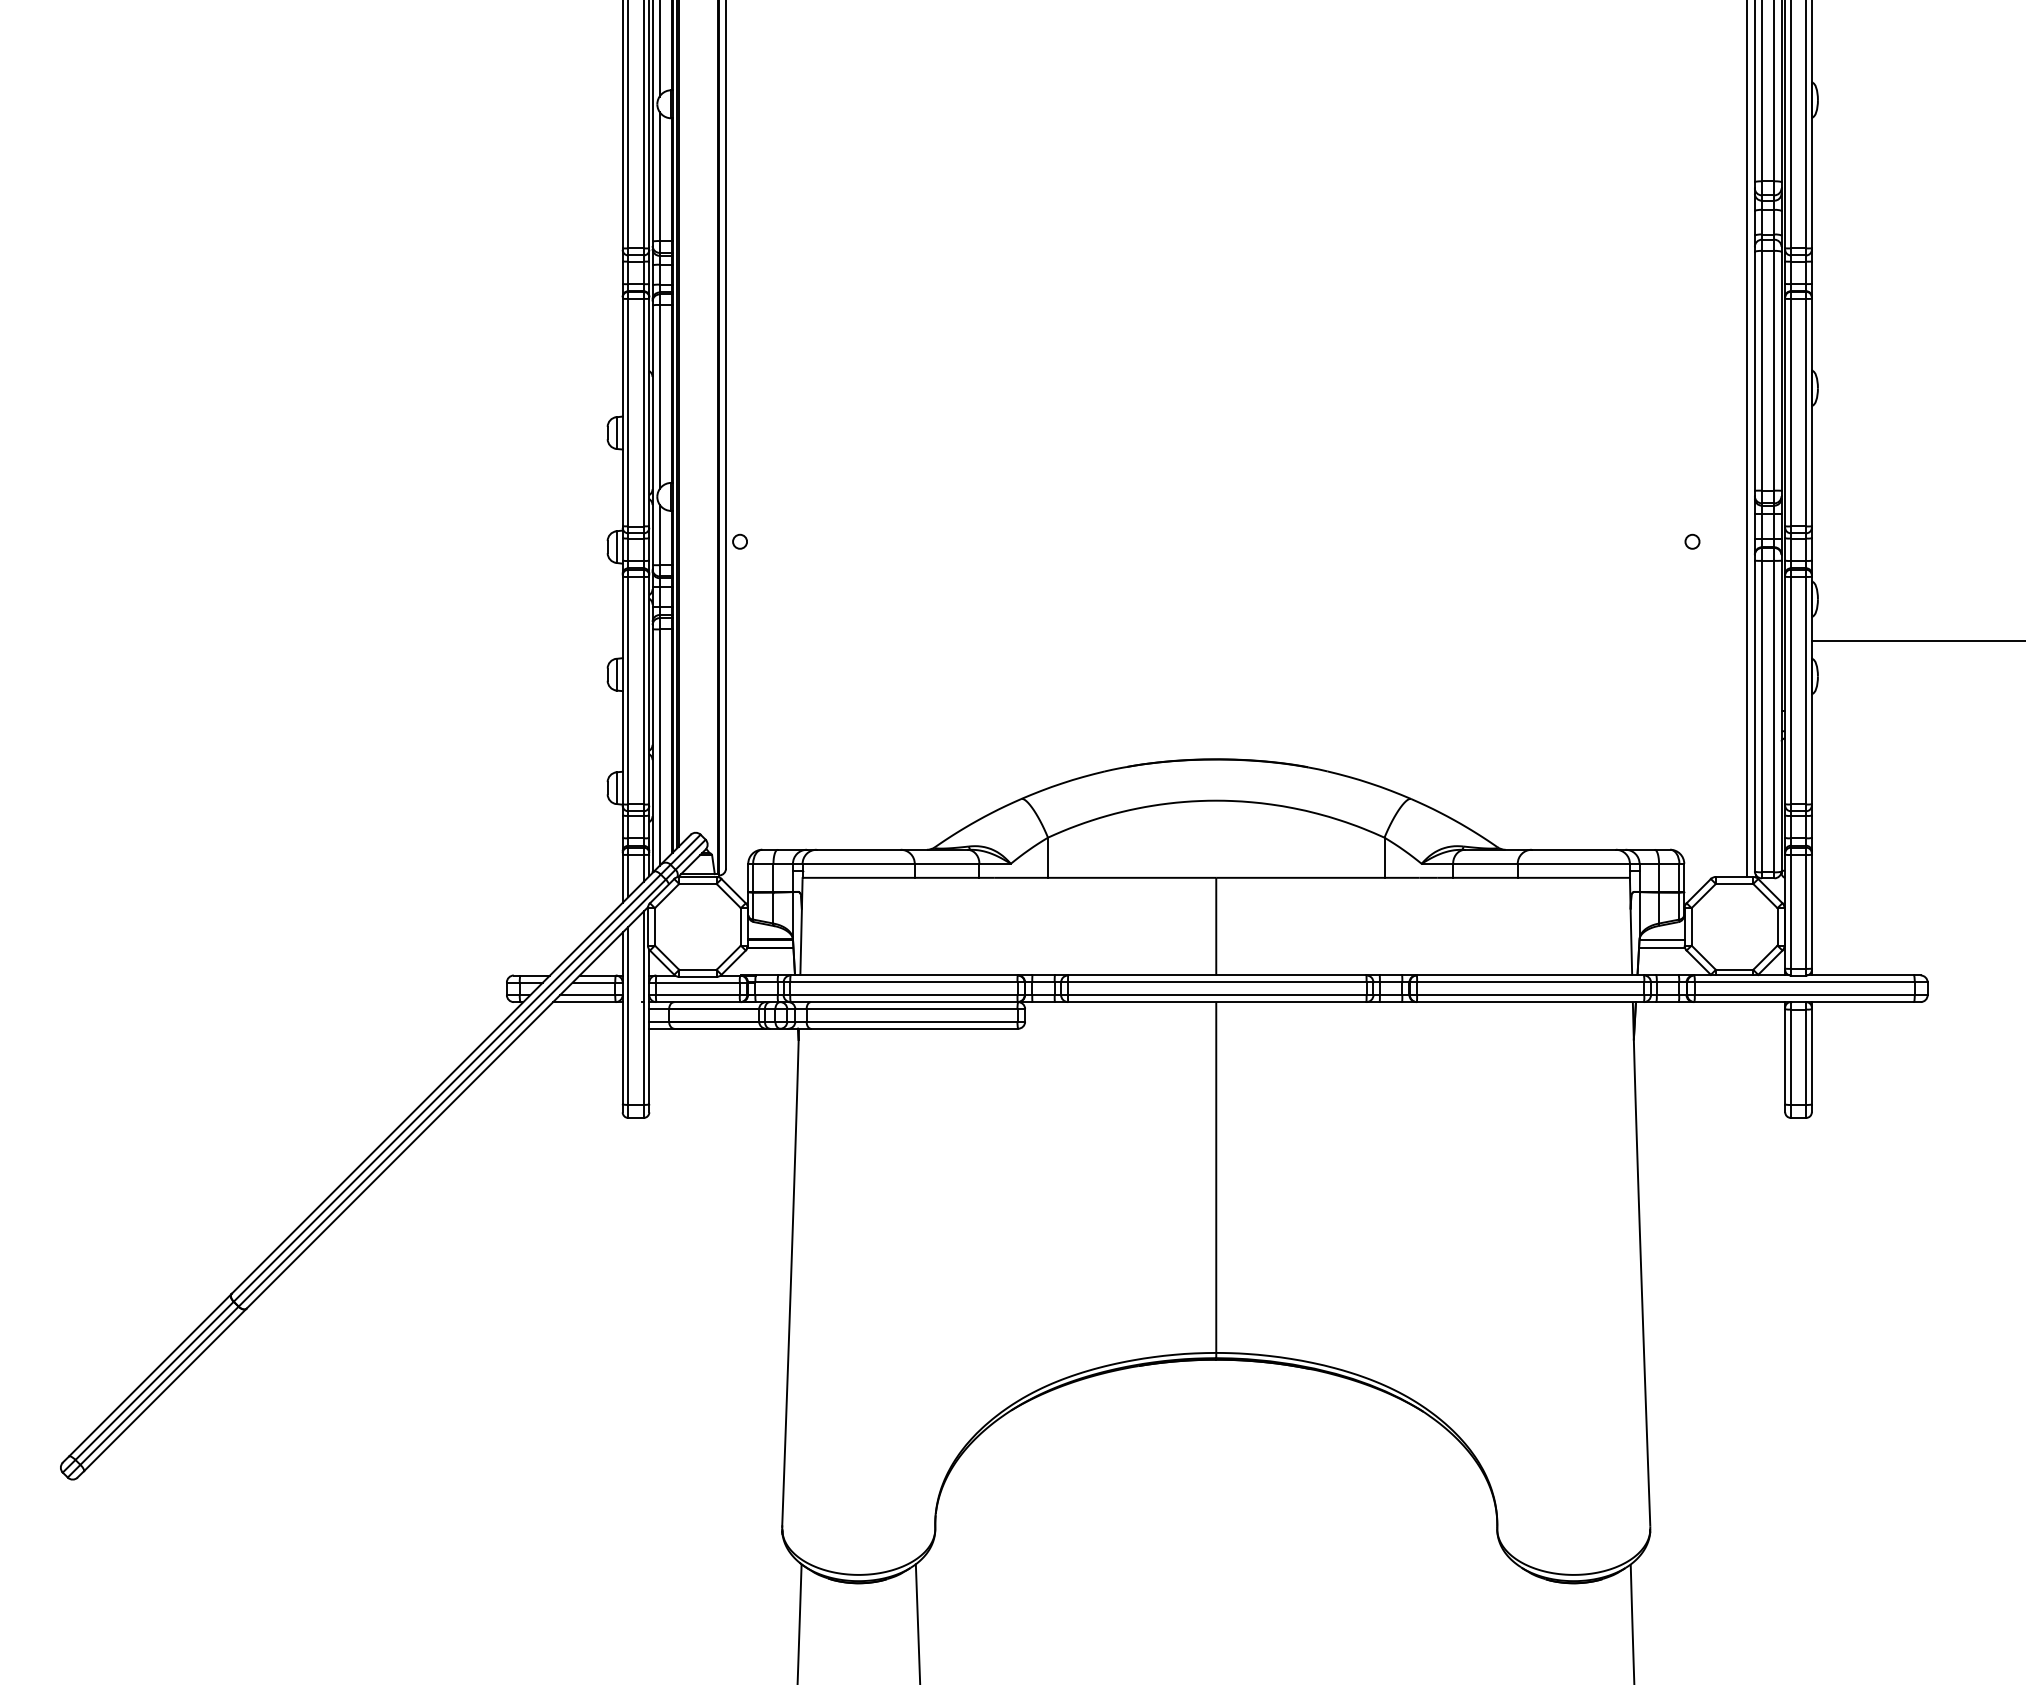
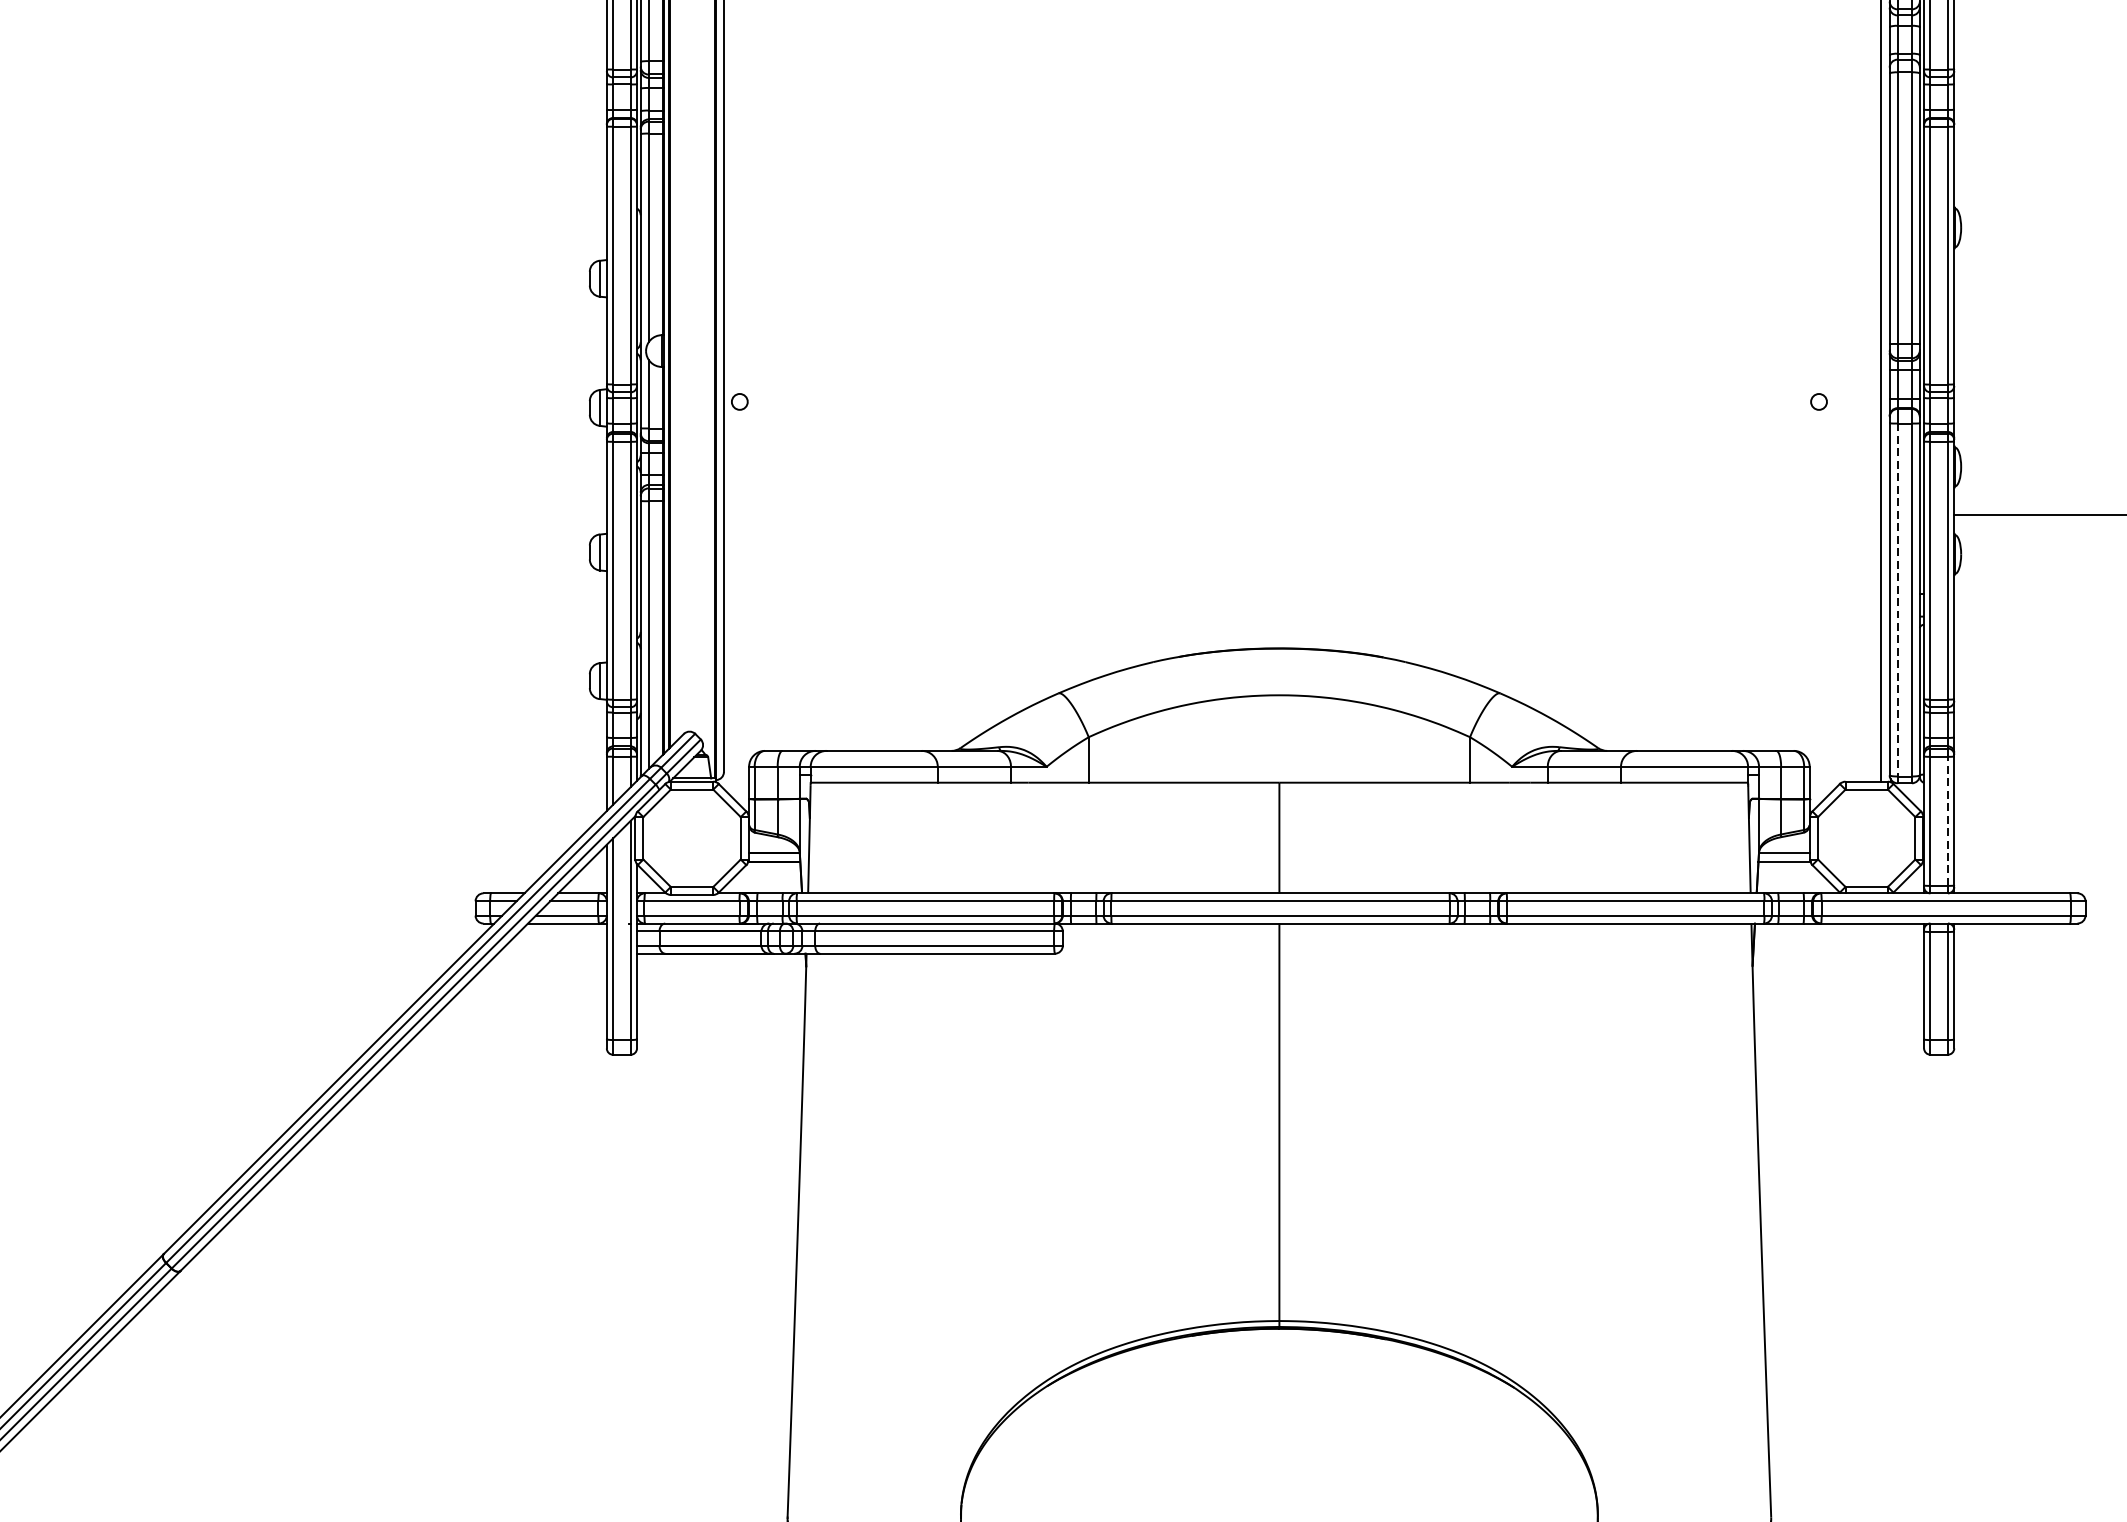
line: (1761, 716) -> (1897, 599), solid -> dashed
line: (1806, 911) -> (1948, 820), solid -> dashed

